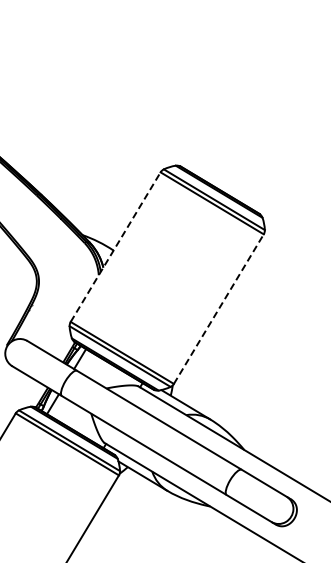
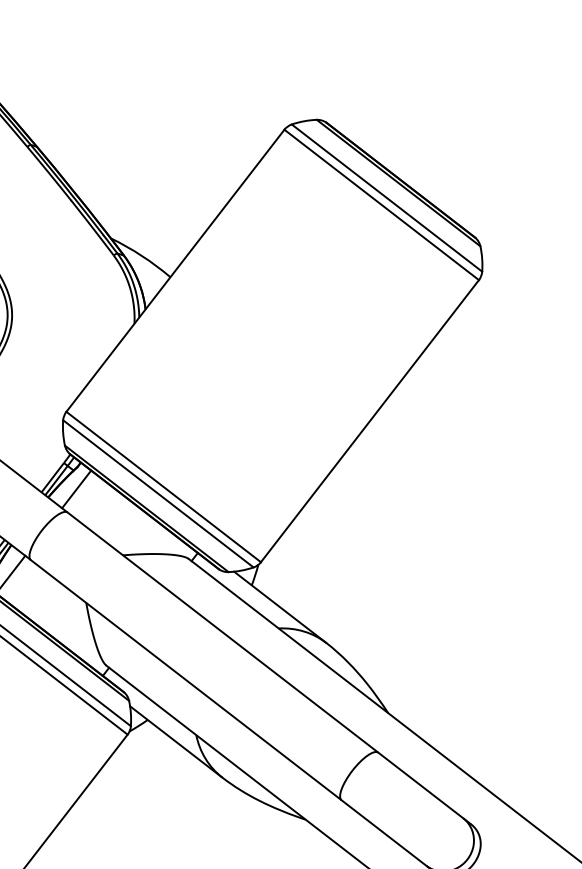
line: (115, 246) -> (175, 269), dashed -> solid
line: (219, 308) -> (371, 420), dashed -> solid

